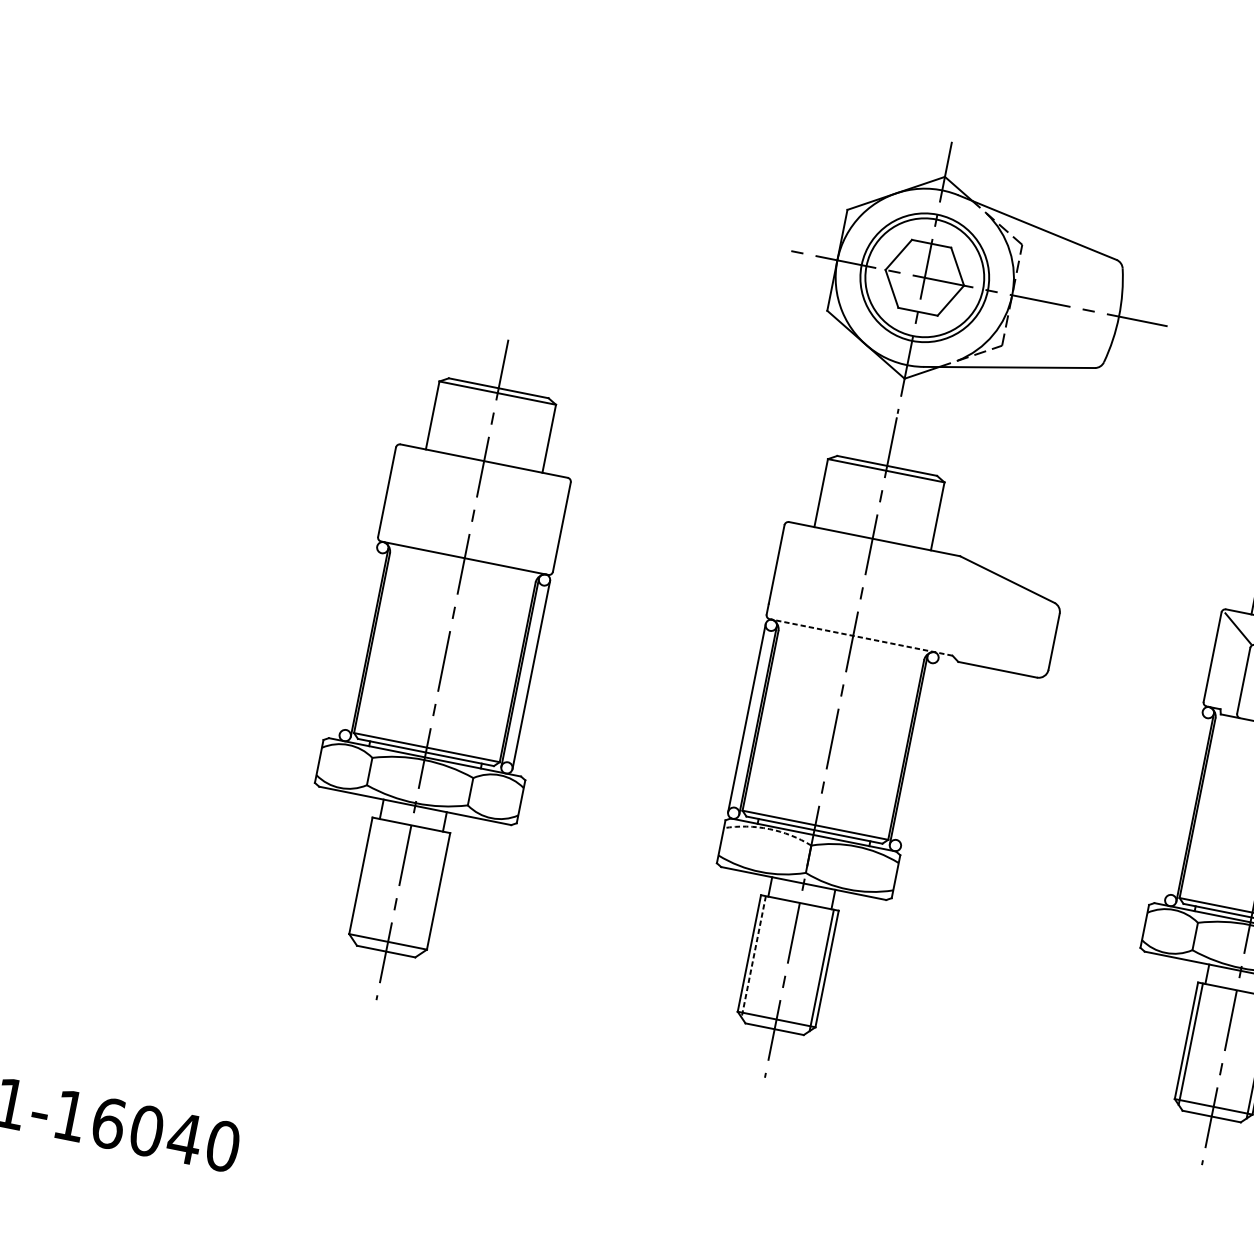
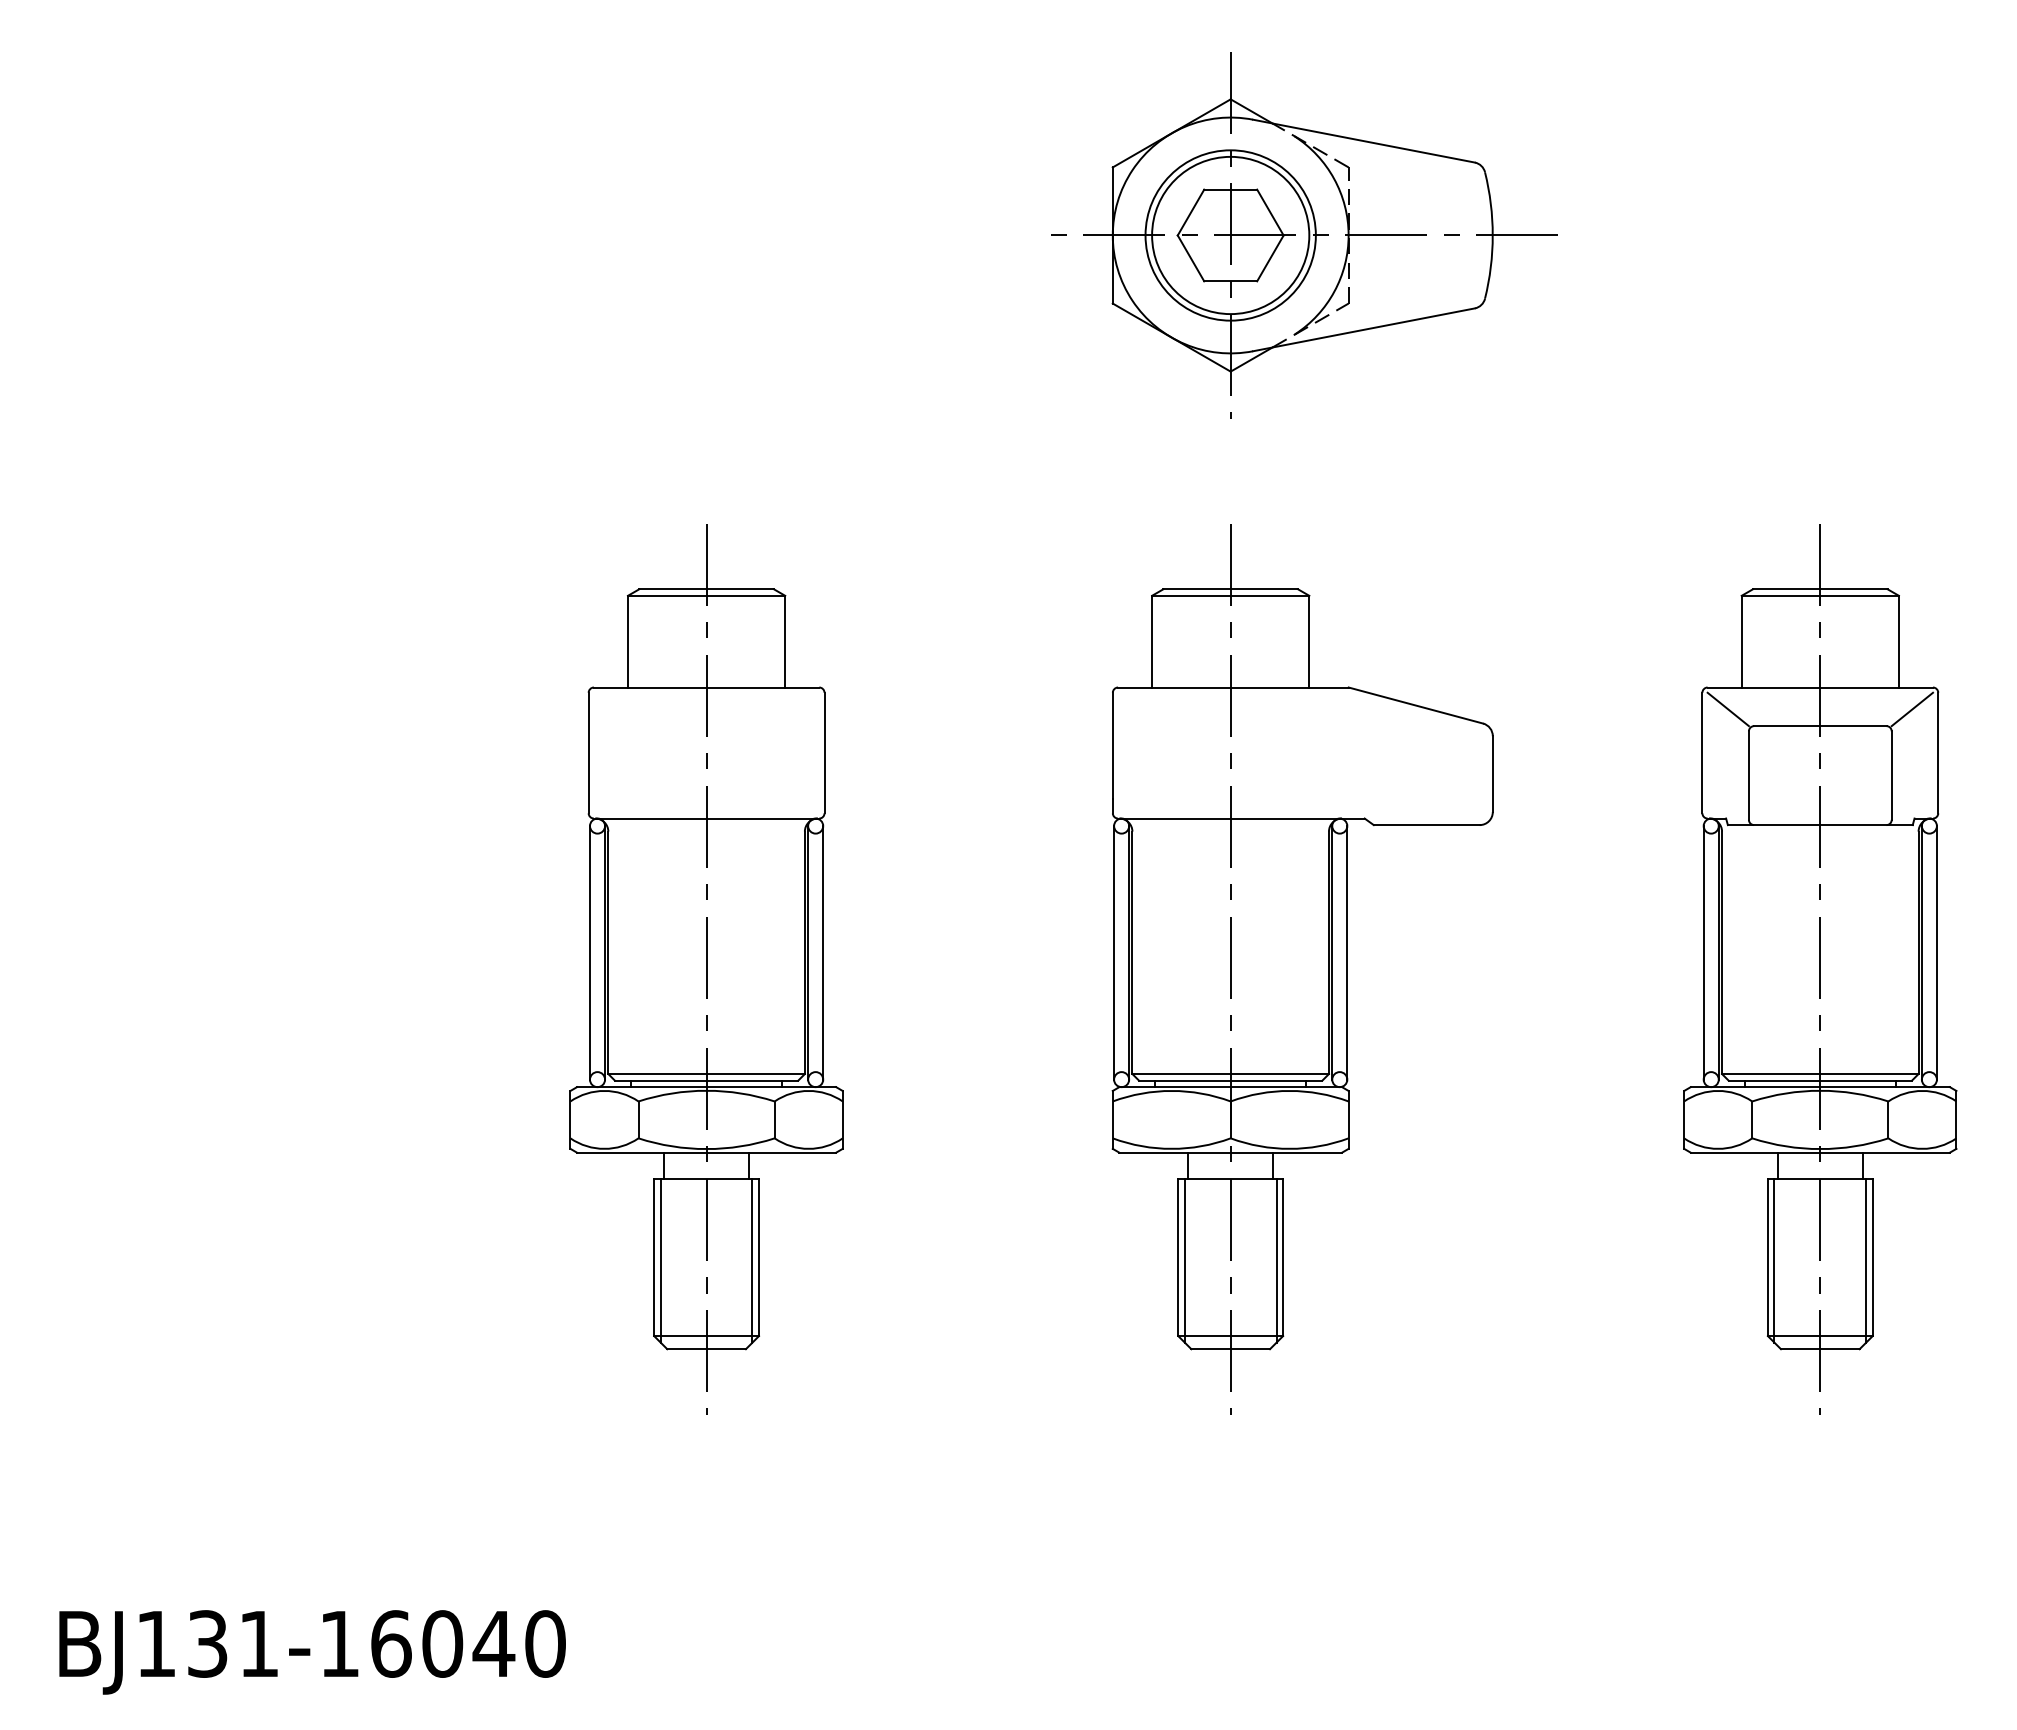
part: (979, 288) -> (1304, 235), moved
line: (860, 637) -> (1240, 818), dashed -> solid
line: (358, 640) -> (589, 952), added
line: (919, 752) -> (1347, 952), added
line: (1183, 805) -> (1703, 952), added
arc: (769, 828) -> (1171, 1090), dashed -> solid
line: (365, 879) -> (660, 1260), added
line: (433, 892) -> (752, 1260), added
line: (753, 956) -> (1184, 1260), dashed -> solid

